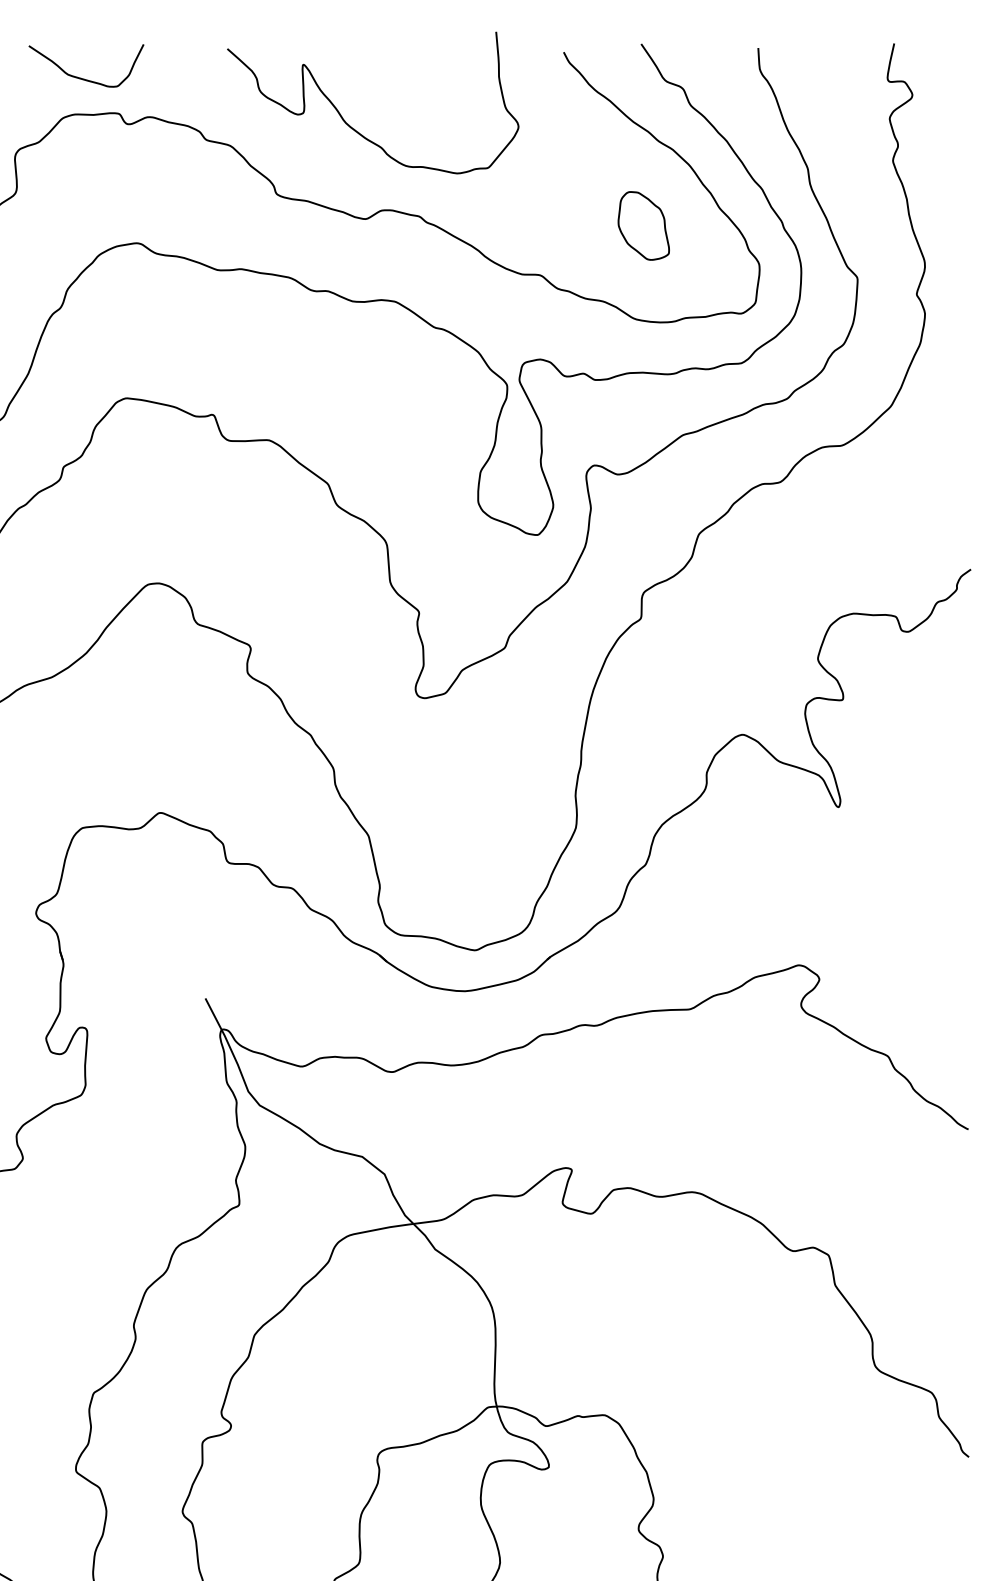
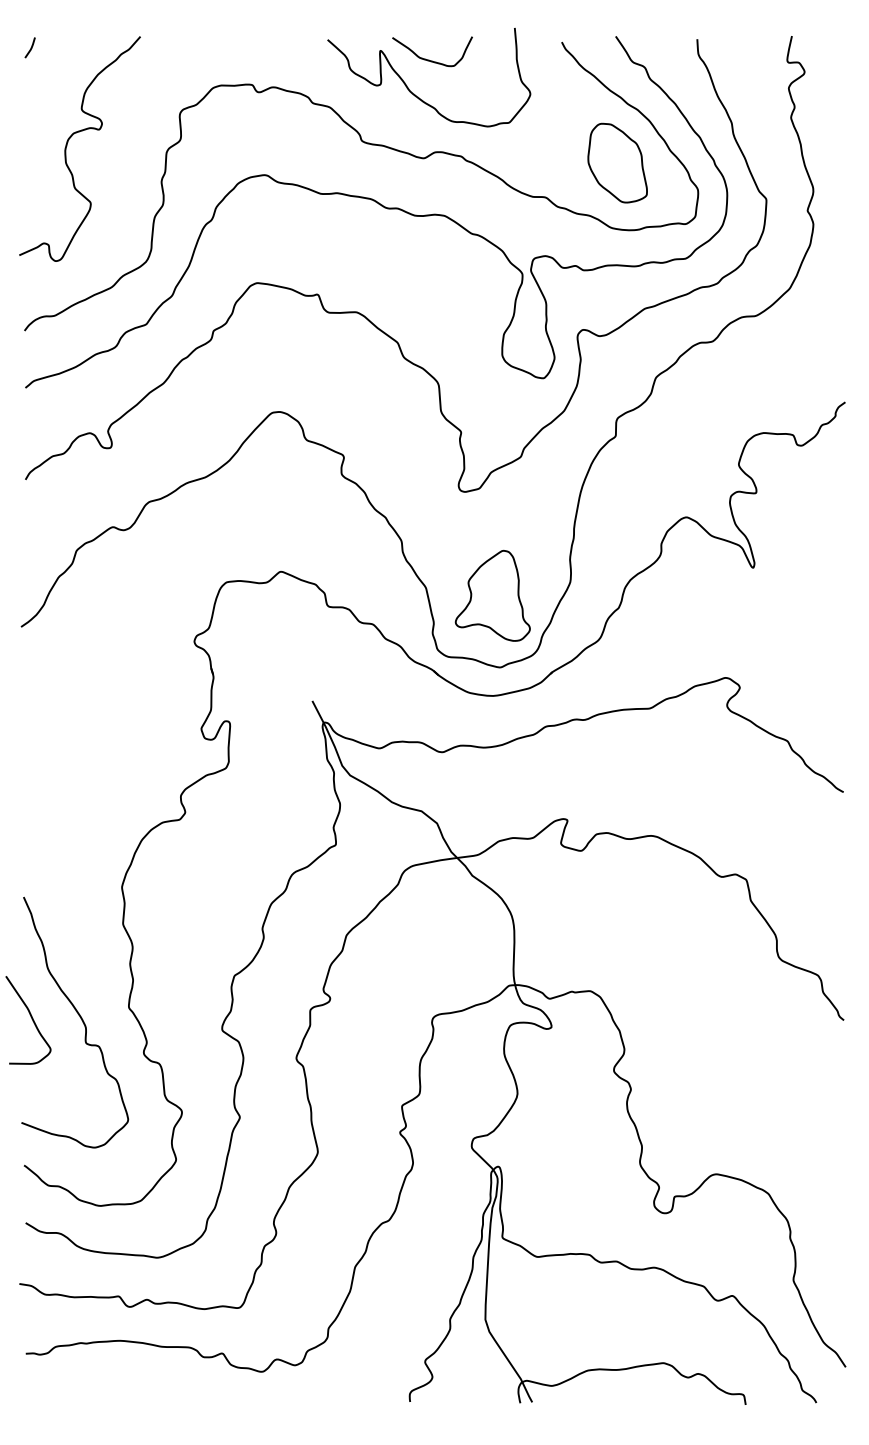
curve: (82, 77) -> (429, 59), moved
part: (643, 225) -> (617, 162), size x1.67
part: (464, 846) -> (492, 595), added

